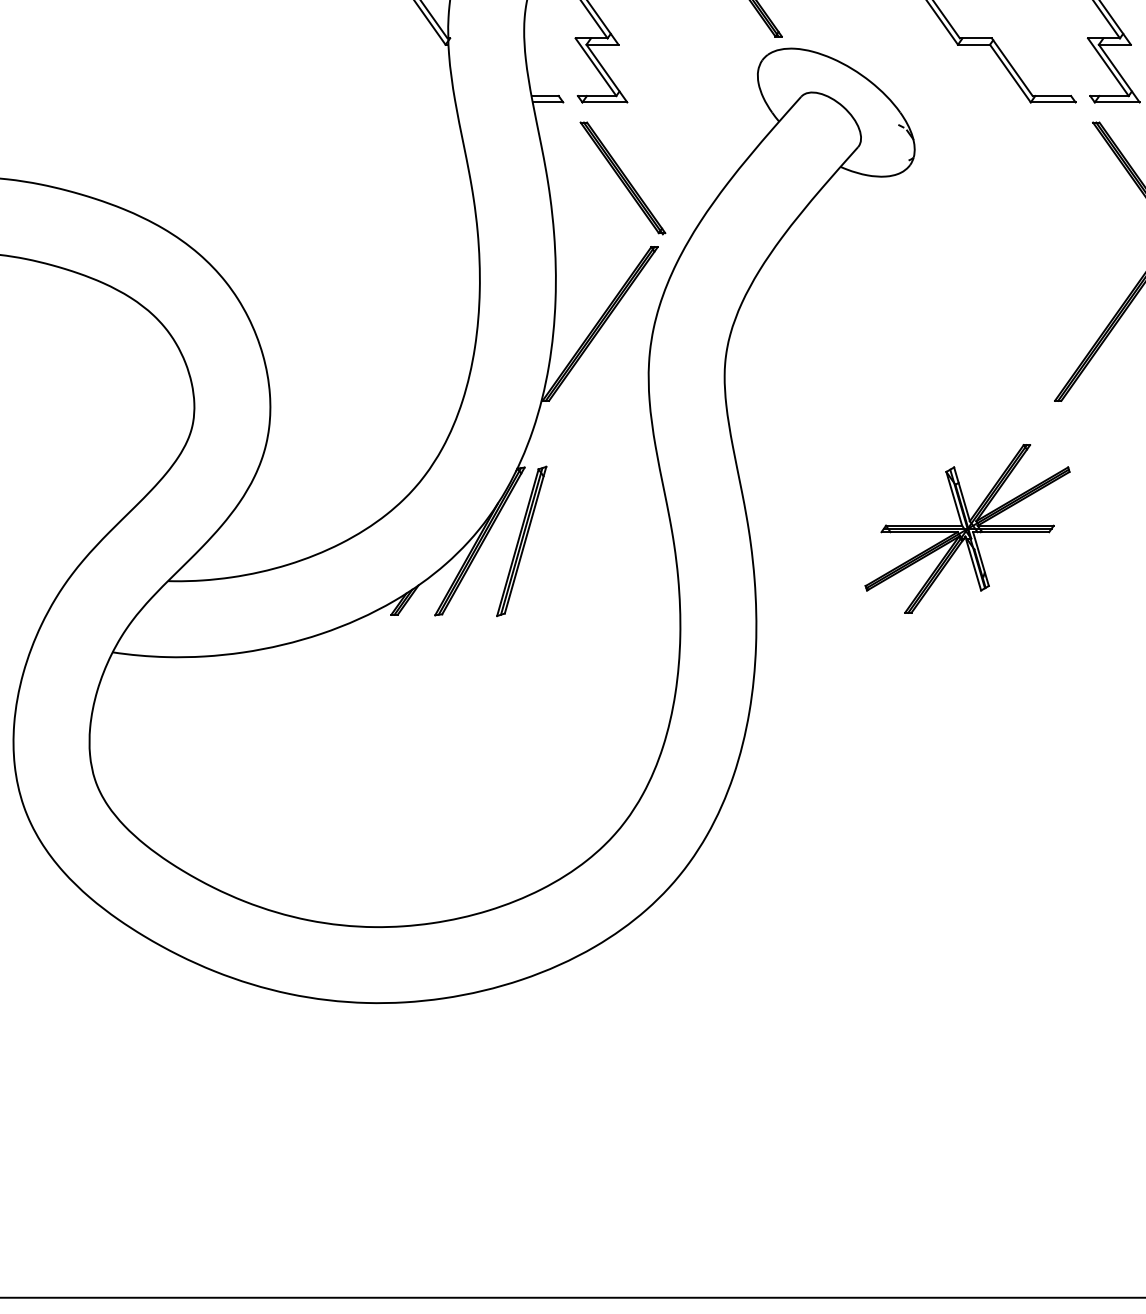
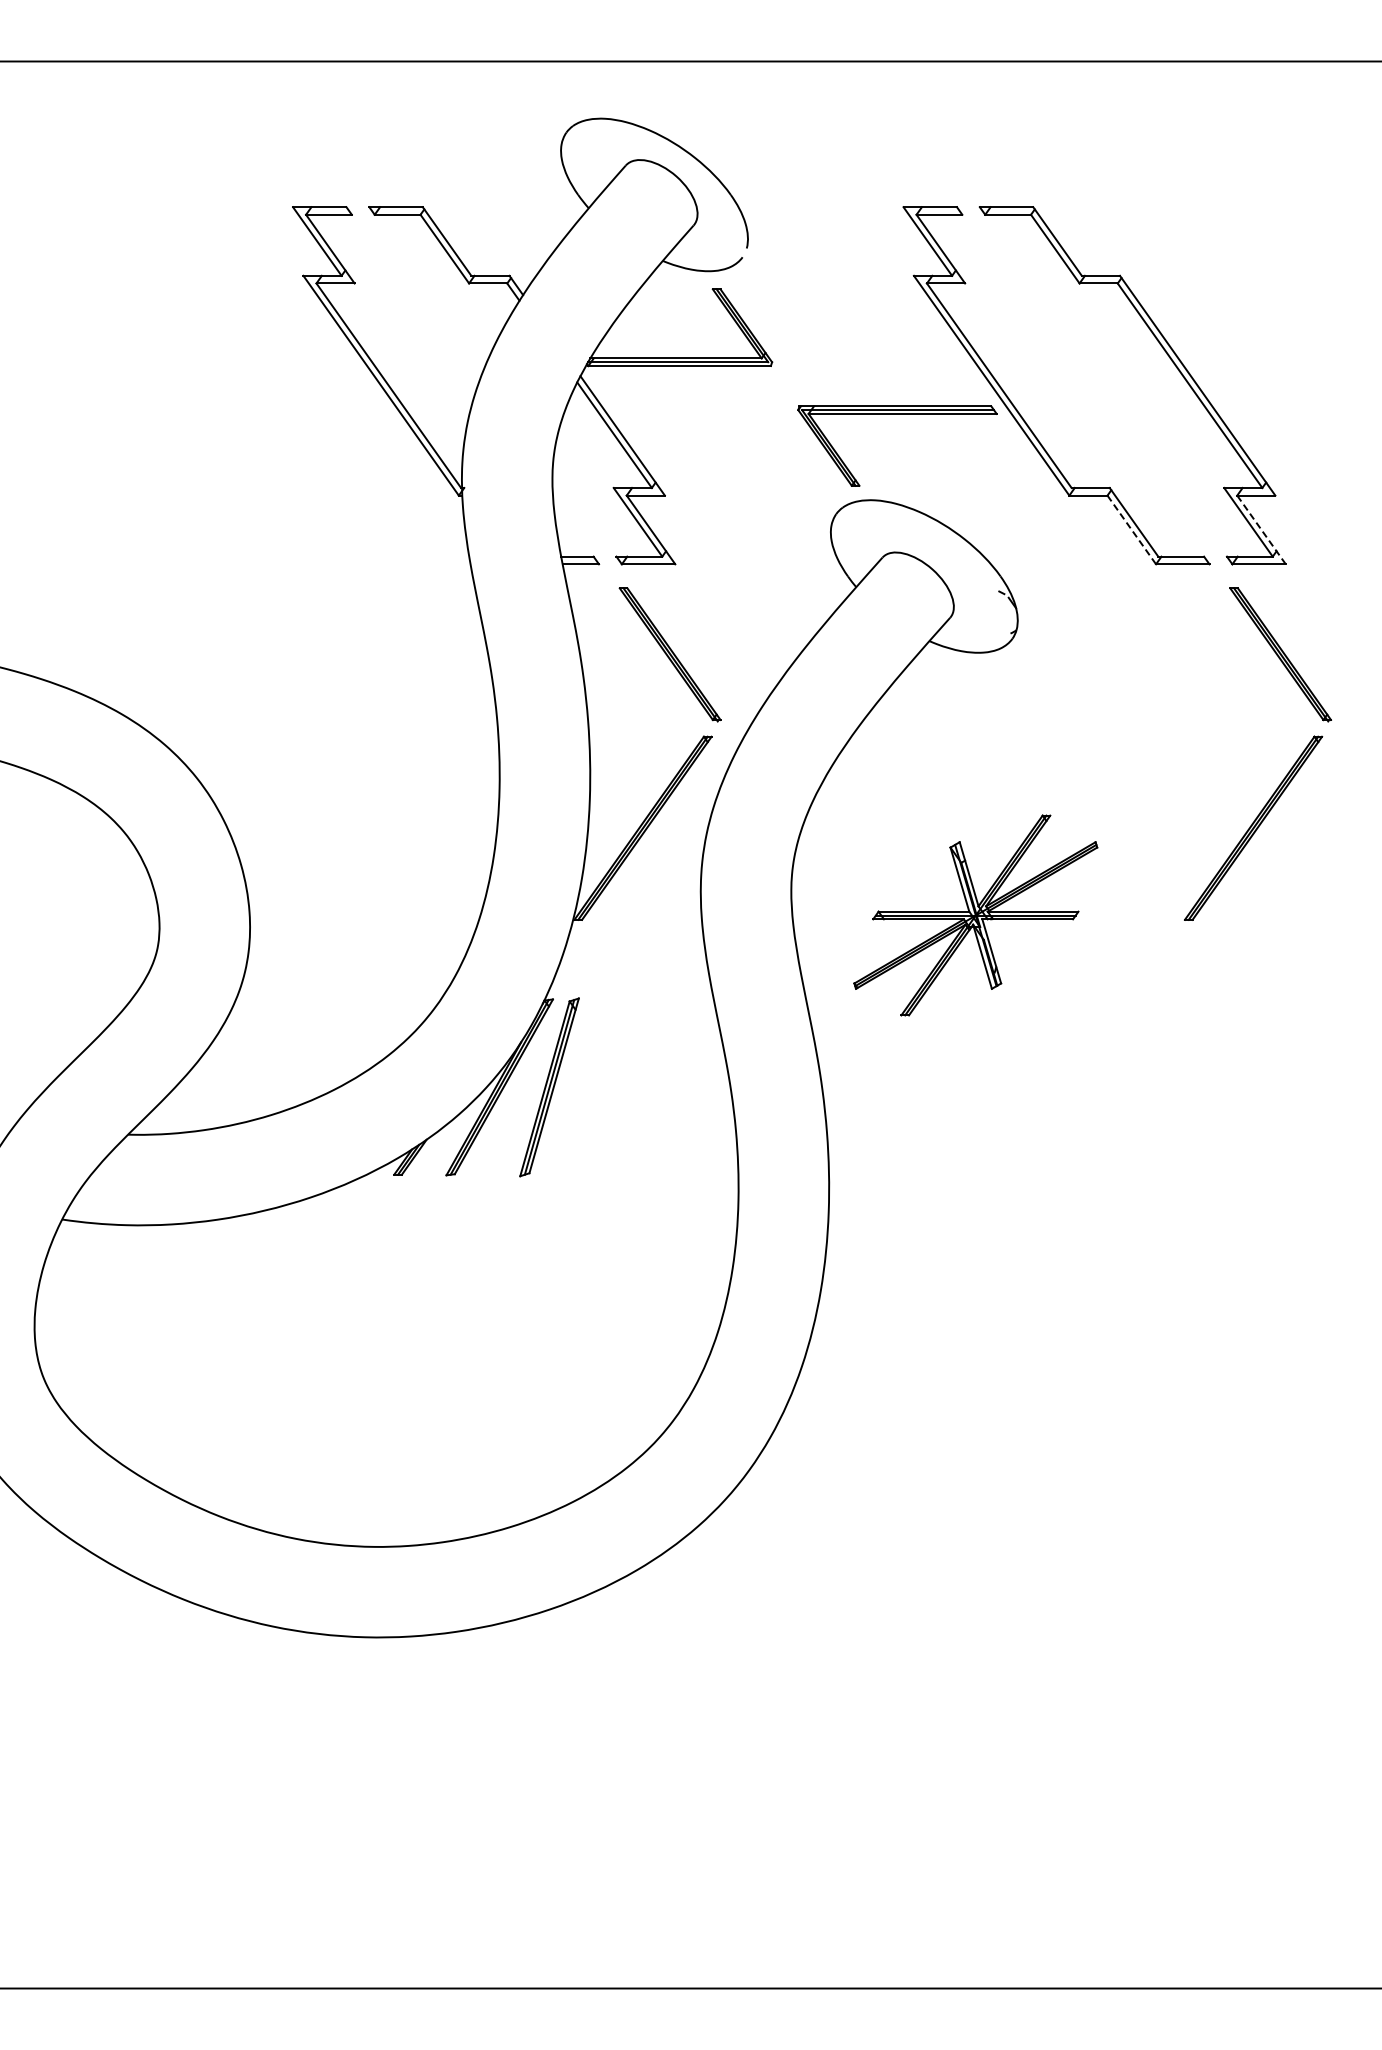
line: (1119, 73) -> (1261, 529), solid -> dashed
line: (1011, 74) -> (1132, 530), solid -> dashed
part: (967, 528) -> (975, 915), moved

